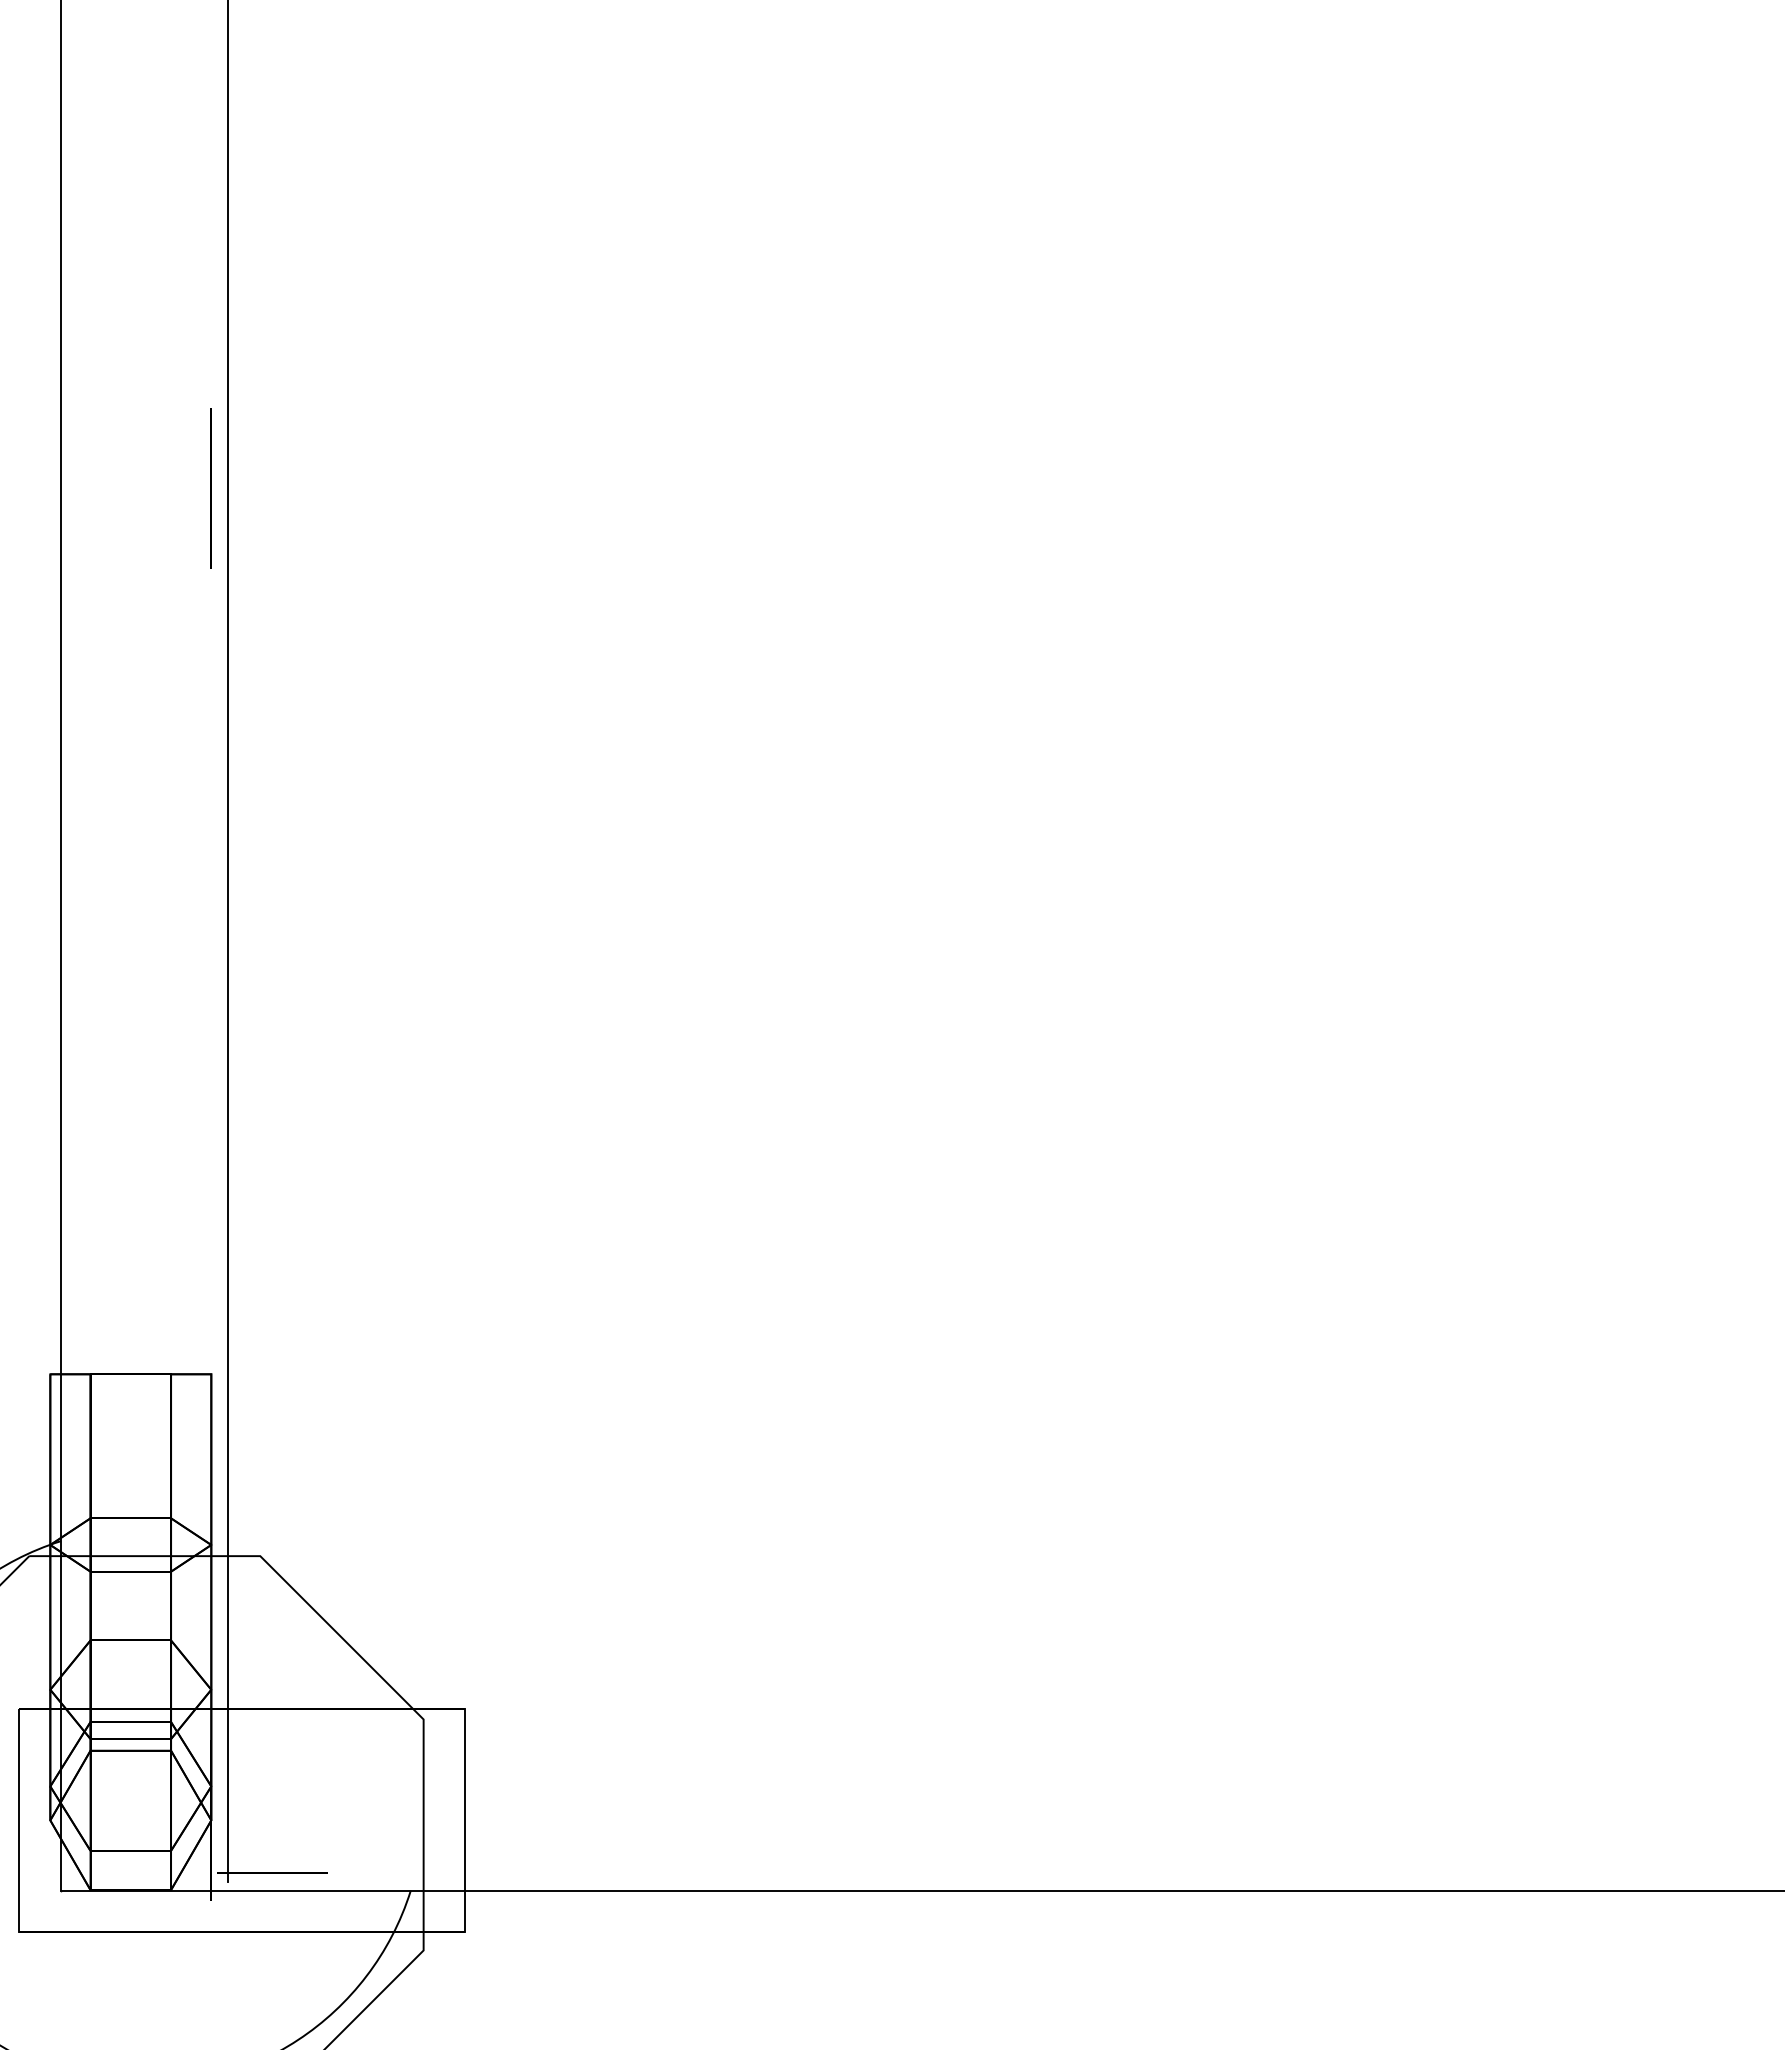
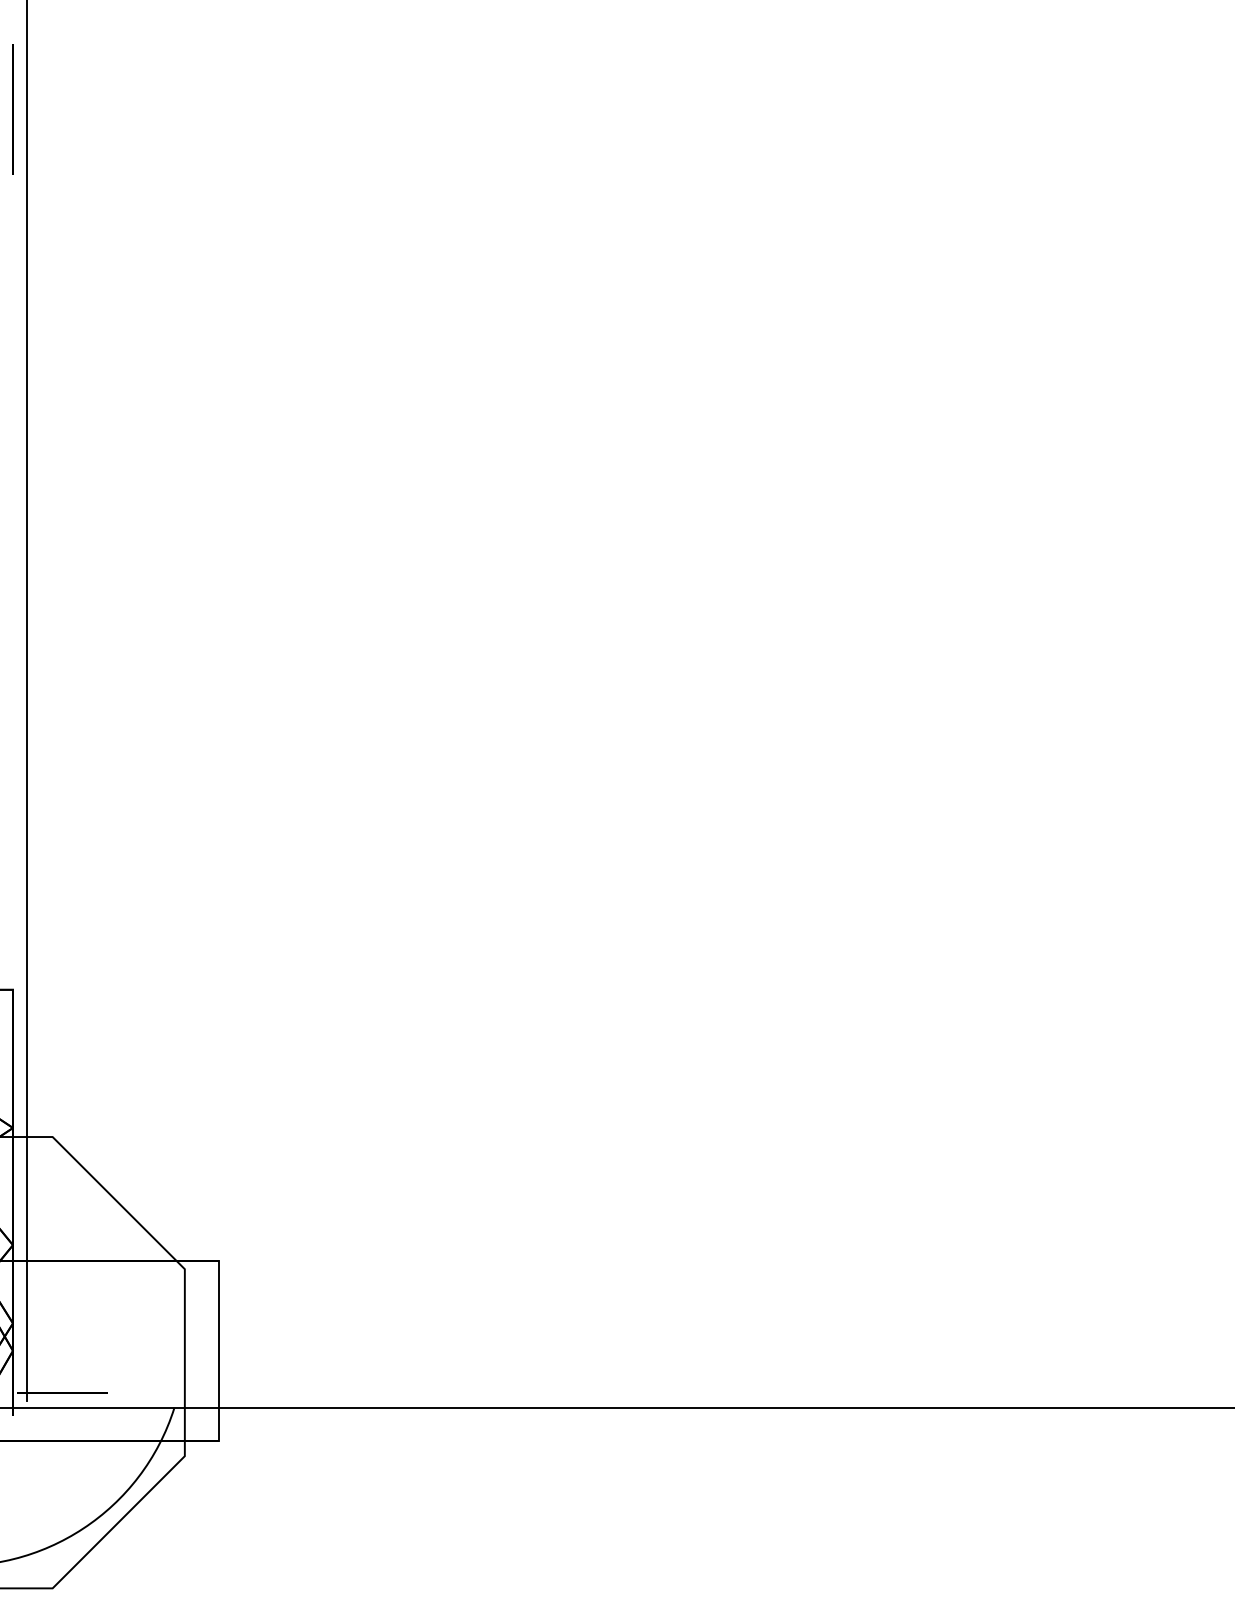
line: (210, 488) -> (12, 109), moved

